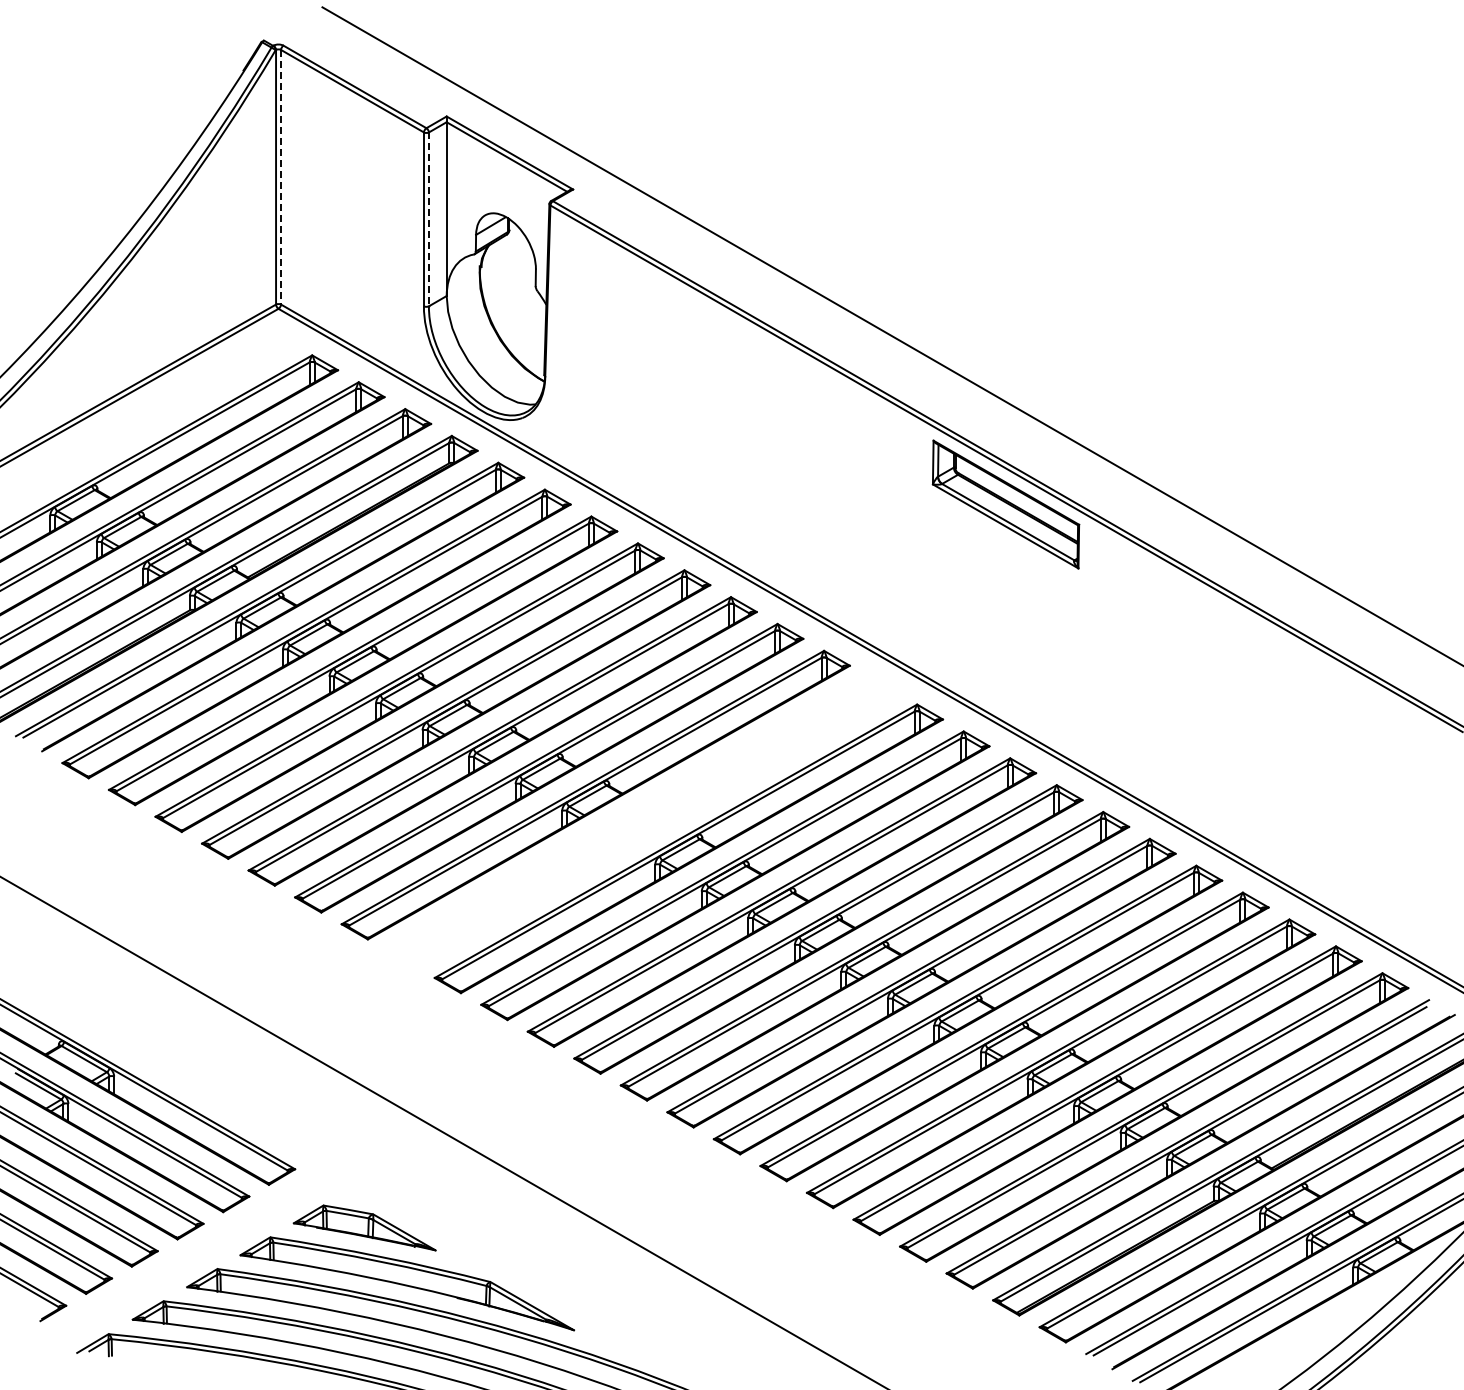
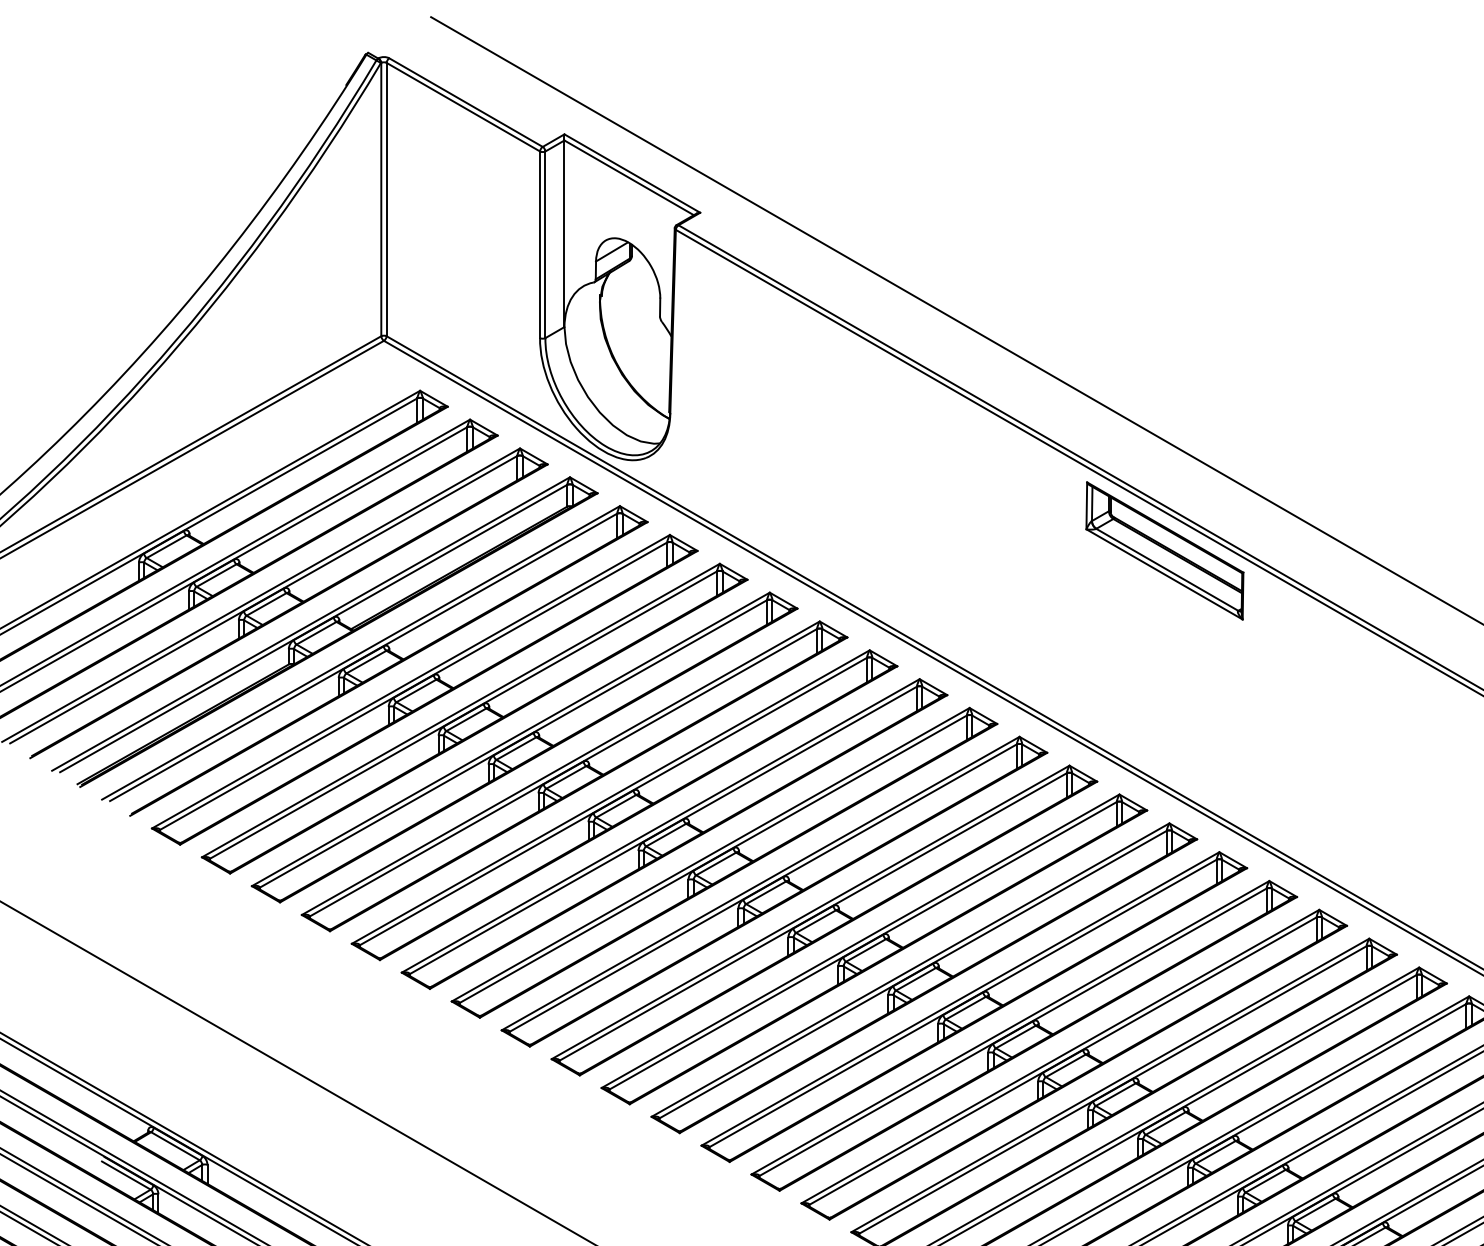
line: (281, 177) -> (387, 199), dashed -> solid
line: (428, 219) -> (544, 244), dashed -> solid
part: (642, 821) -> (774, 891), added

